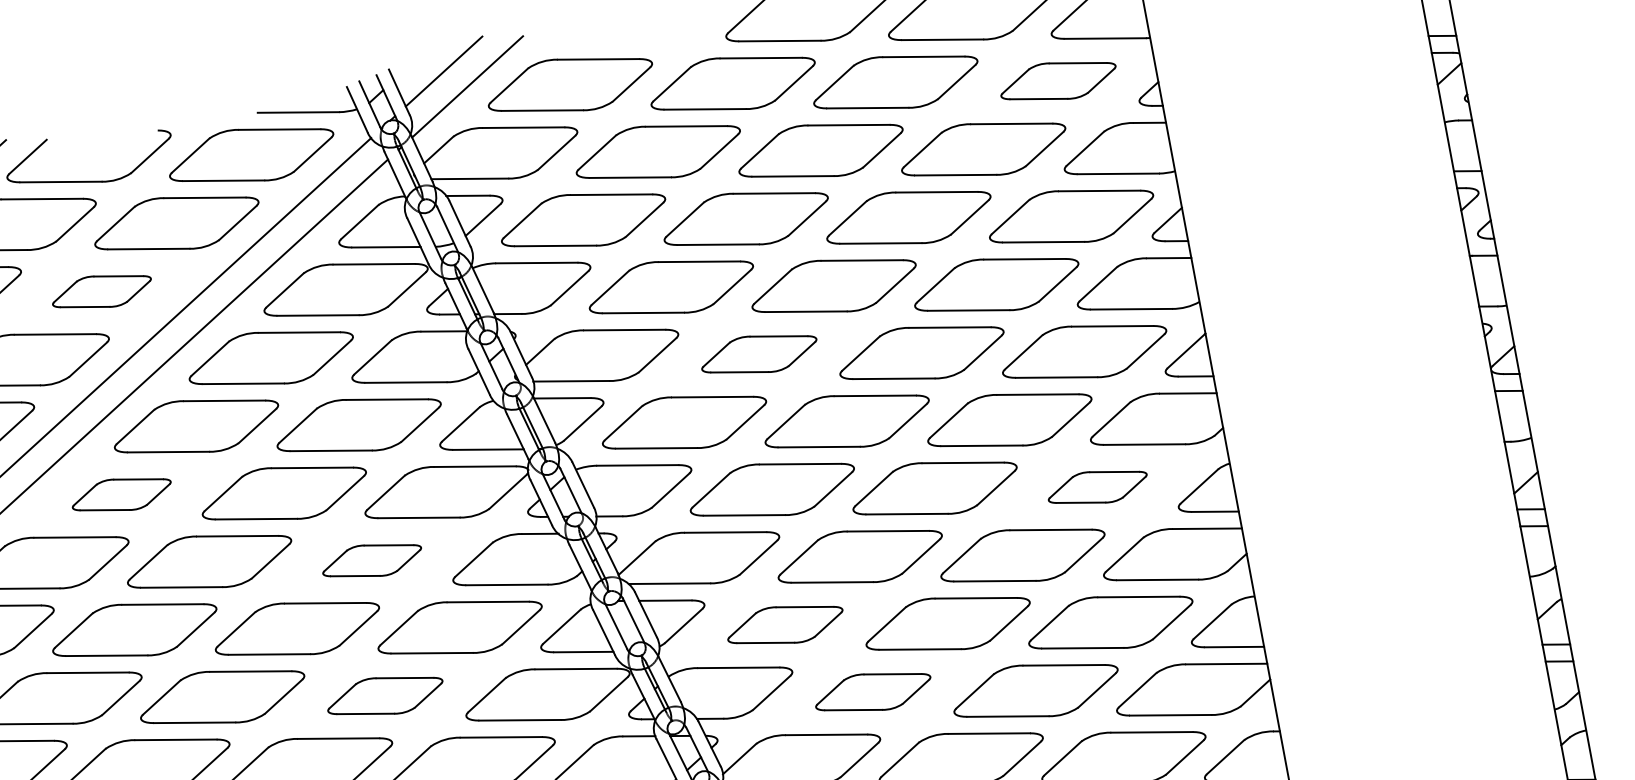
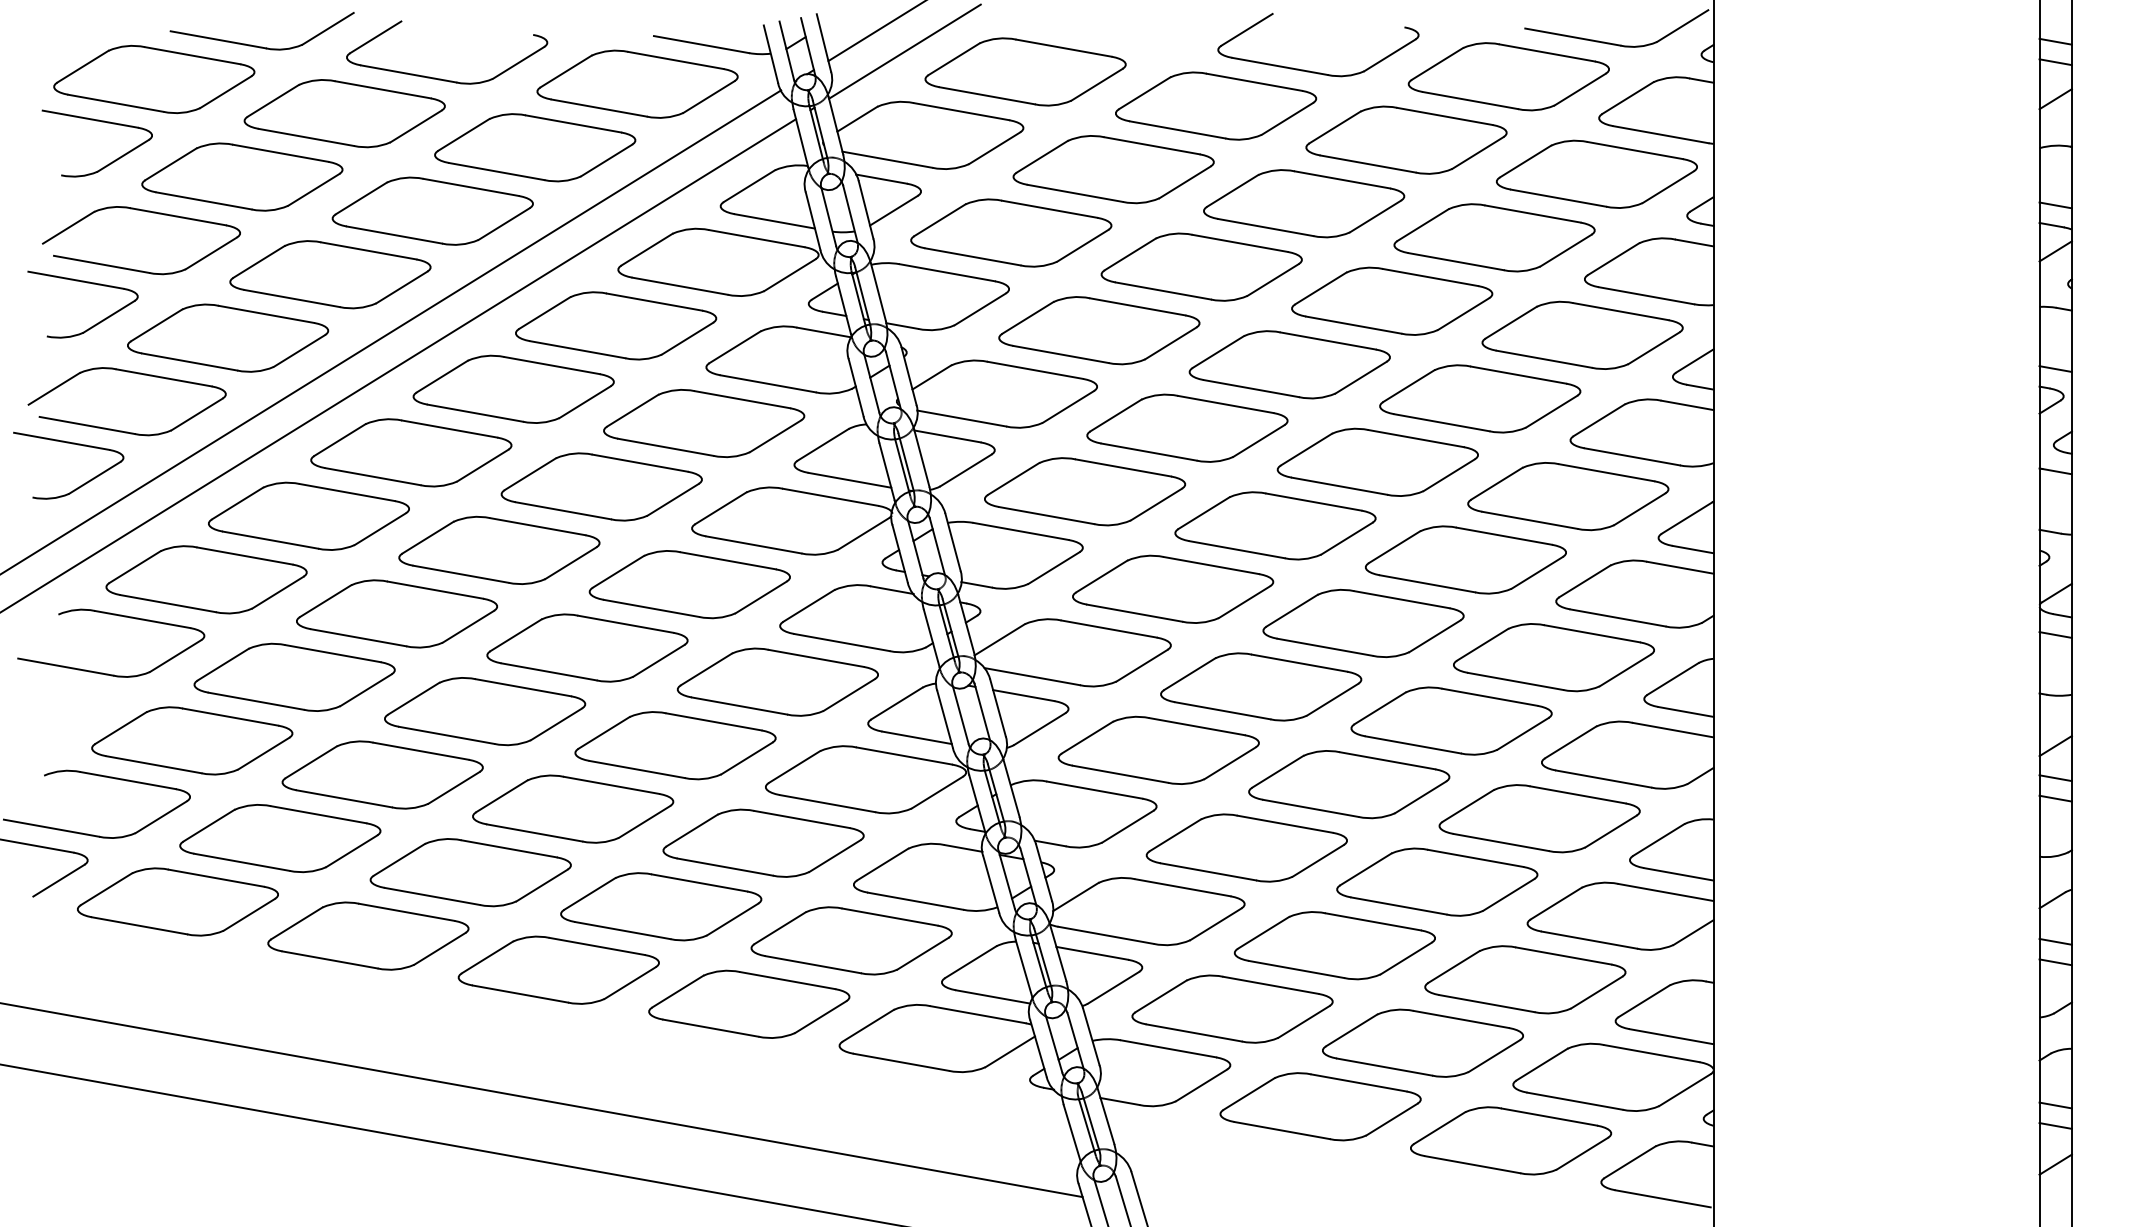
part: (1057, 80) -> (1596, 173), size x1.43
part: (101, 291) -> (432, 210), size x1.67
part: (759, 353) -> (1187, 427), size x1.43
part: (1097, 487) -> (1553, 657), size x1.67
part: (121, 494) -> (411, 452), size x1.67
part: (371, 560) -> (689, 584), size x1.67
part: (785, 624) -> (1158, 749), size x1.43
part: (872, 691) -> (1246, 847), size x1.43
part: (385, 695) -> (675, 745), size x1.43

